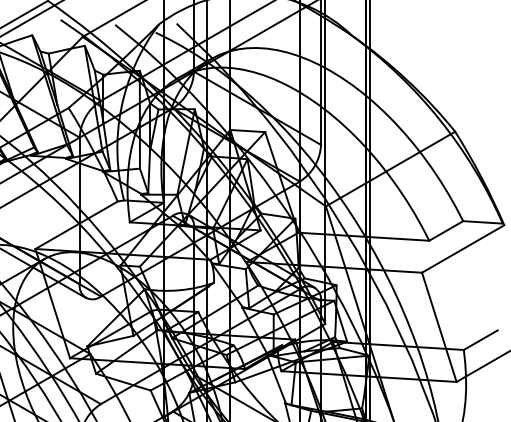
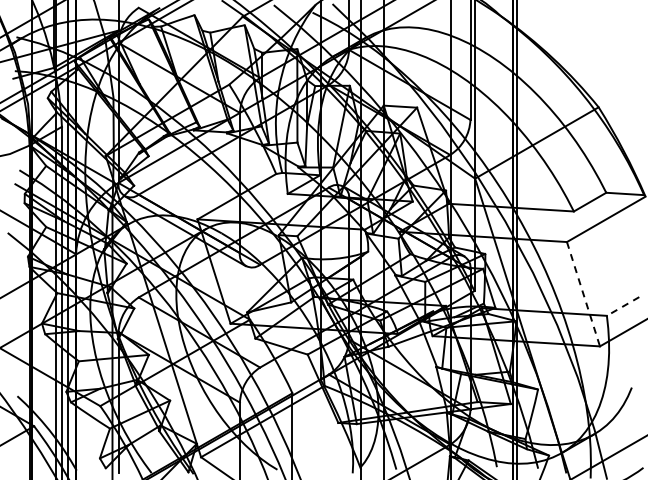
line: (439, 327) -> (583, 294), solid -> dashed
line: (481, 340) -> (623, 306), solid -> dashed

